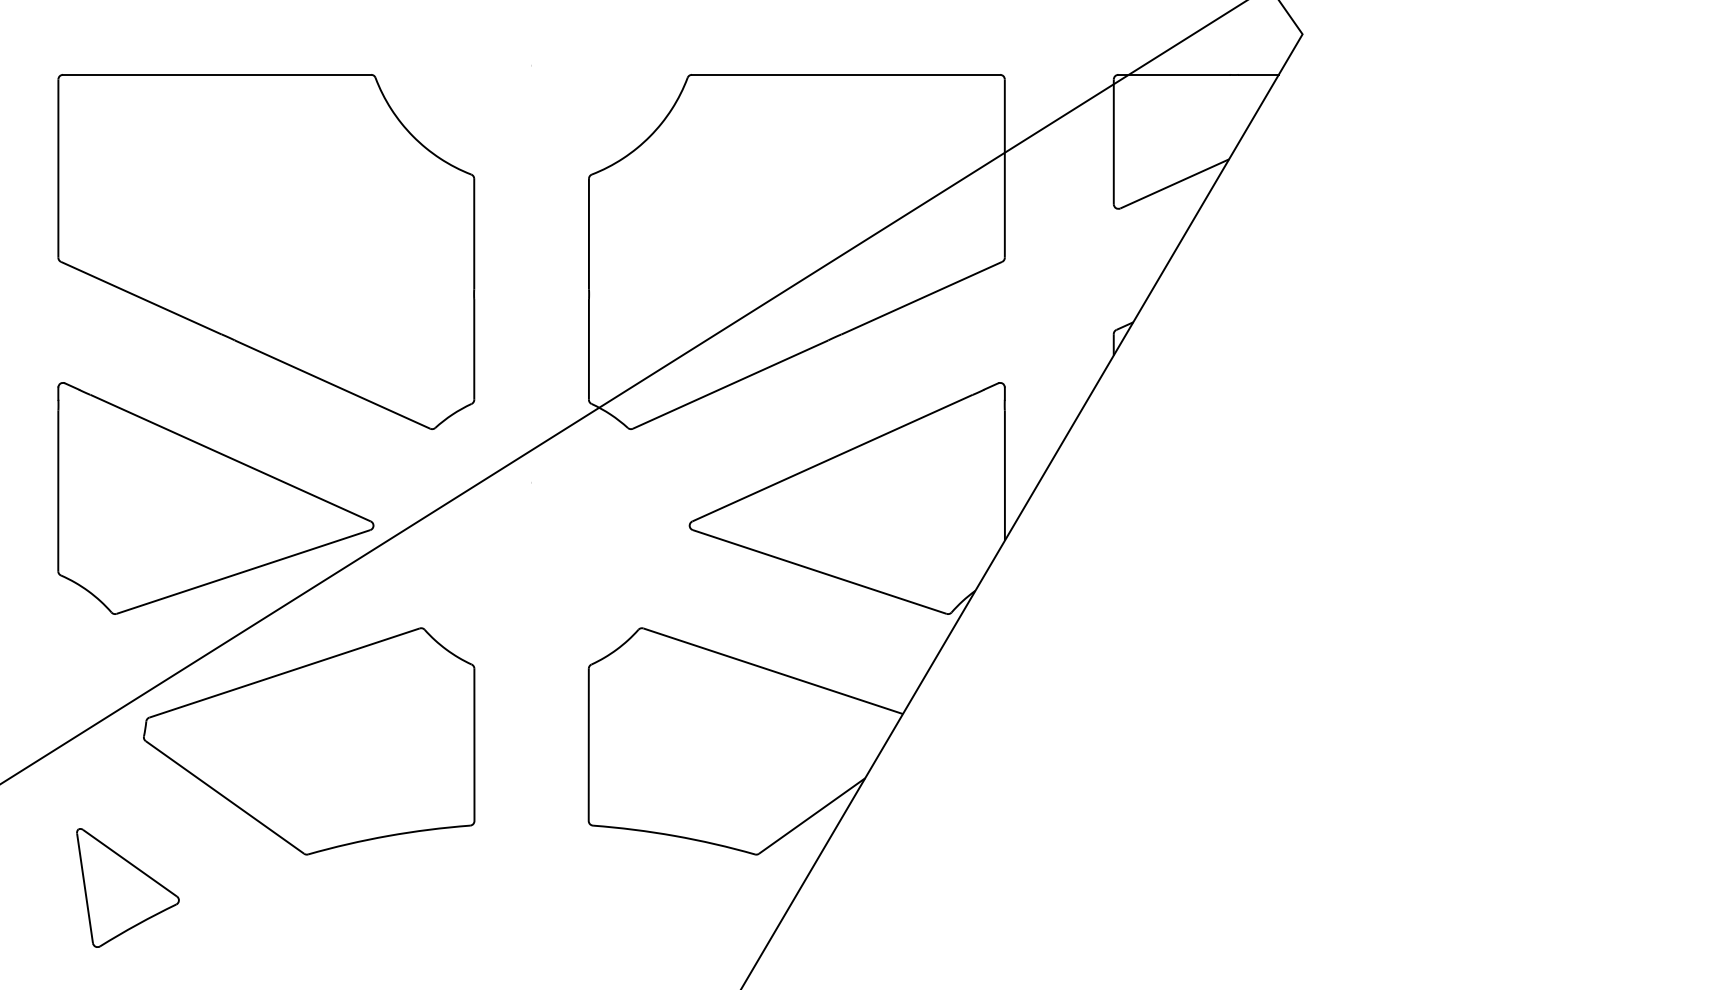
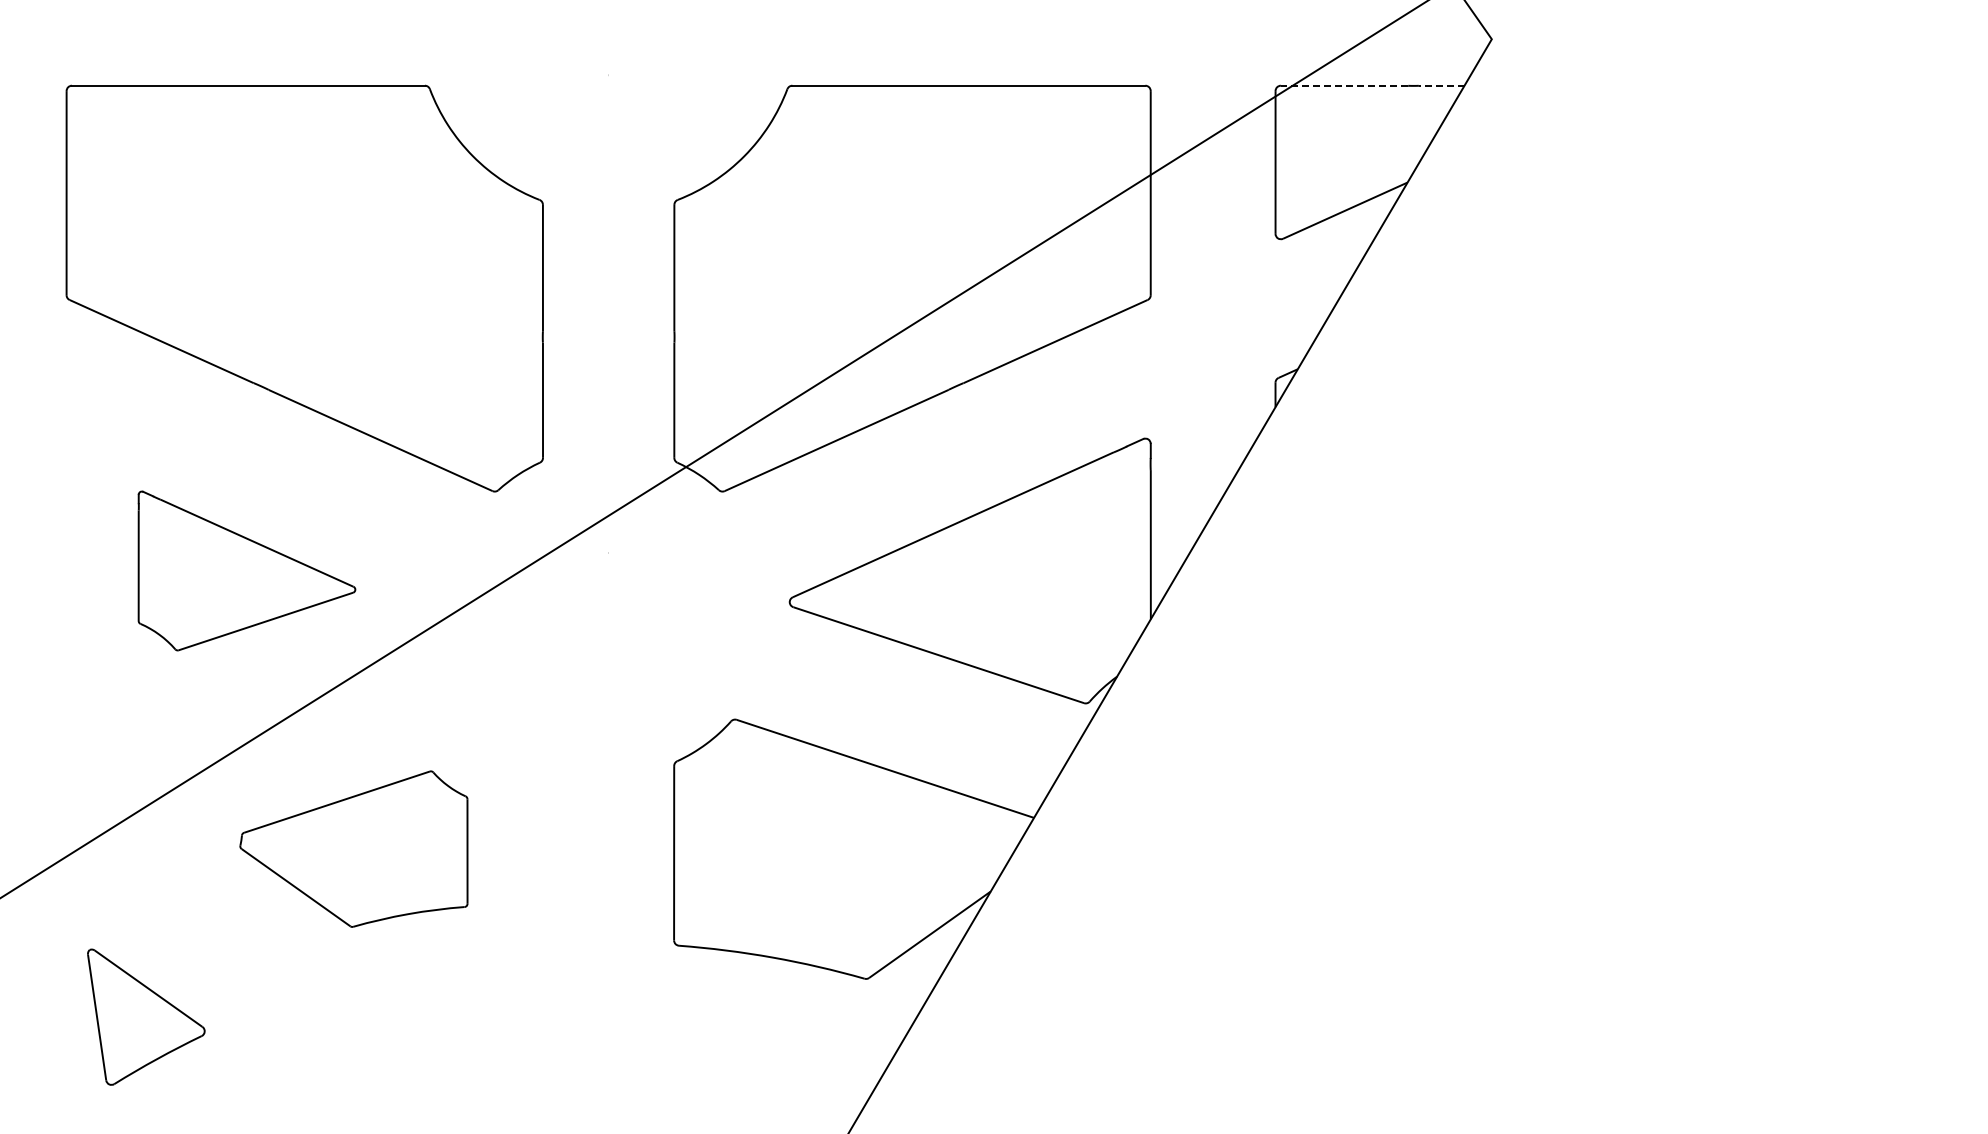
line: (1173, 74) -> (1344, 85), solid -> dashed
line: (1258, 74) -> (1441, 85), solid -> dashed
part: (215, 498) -> (246, 570), size x0.6
part: (308, 740) -> (353, 848), size x0.6

